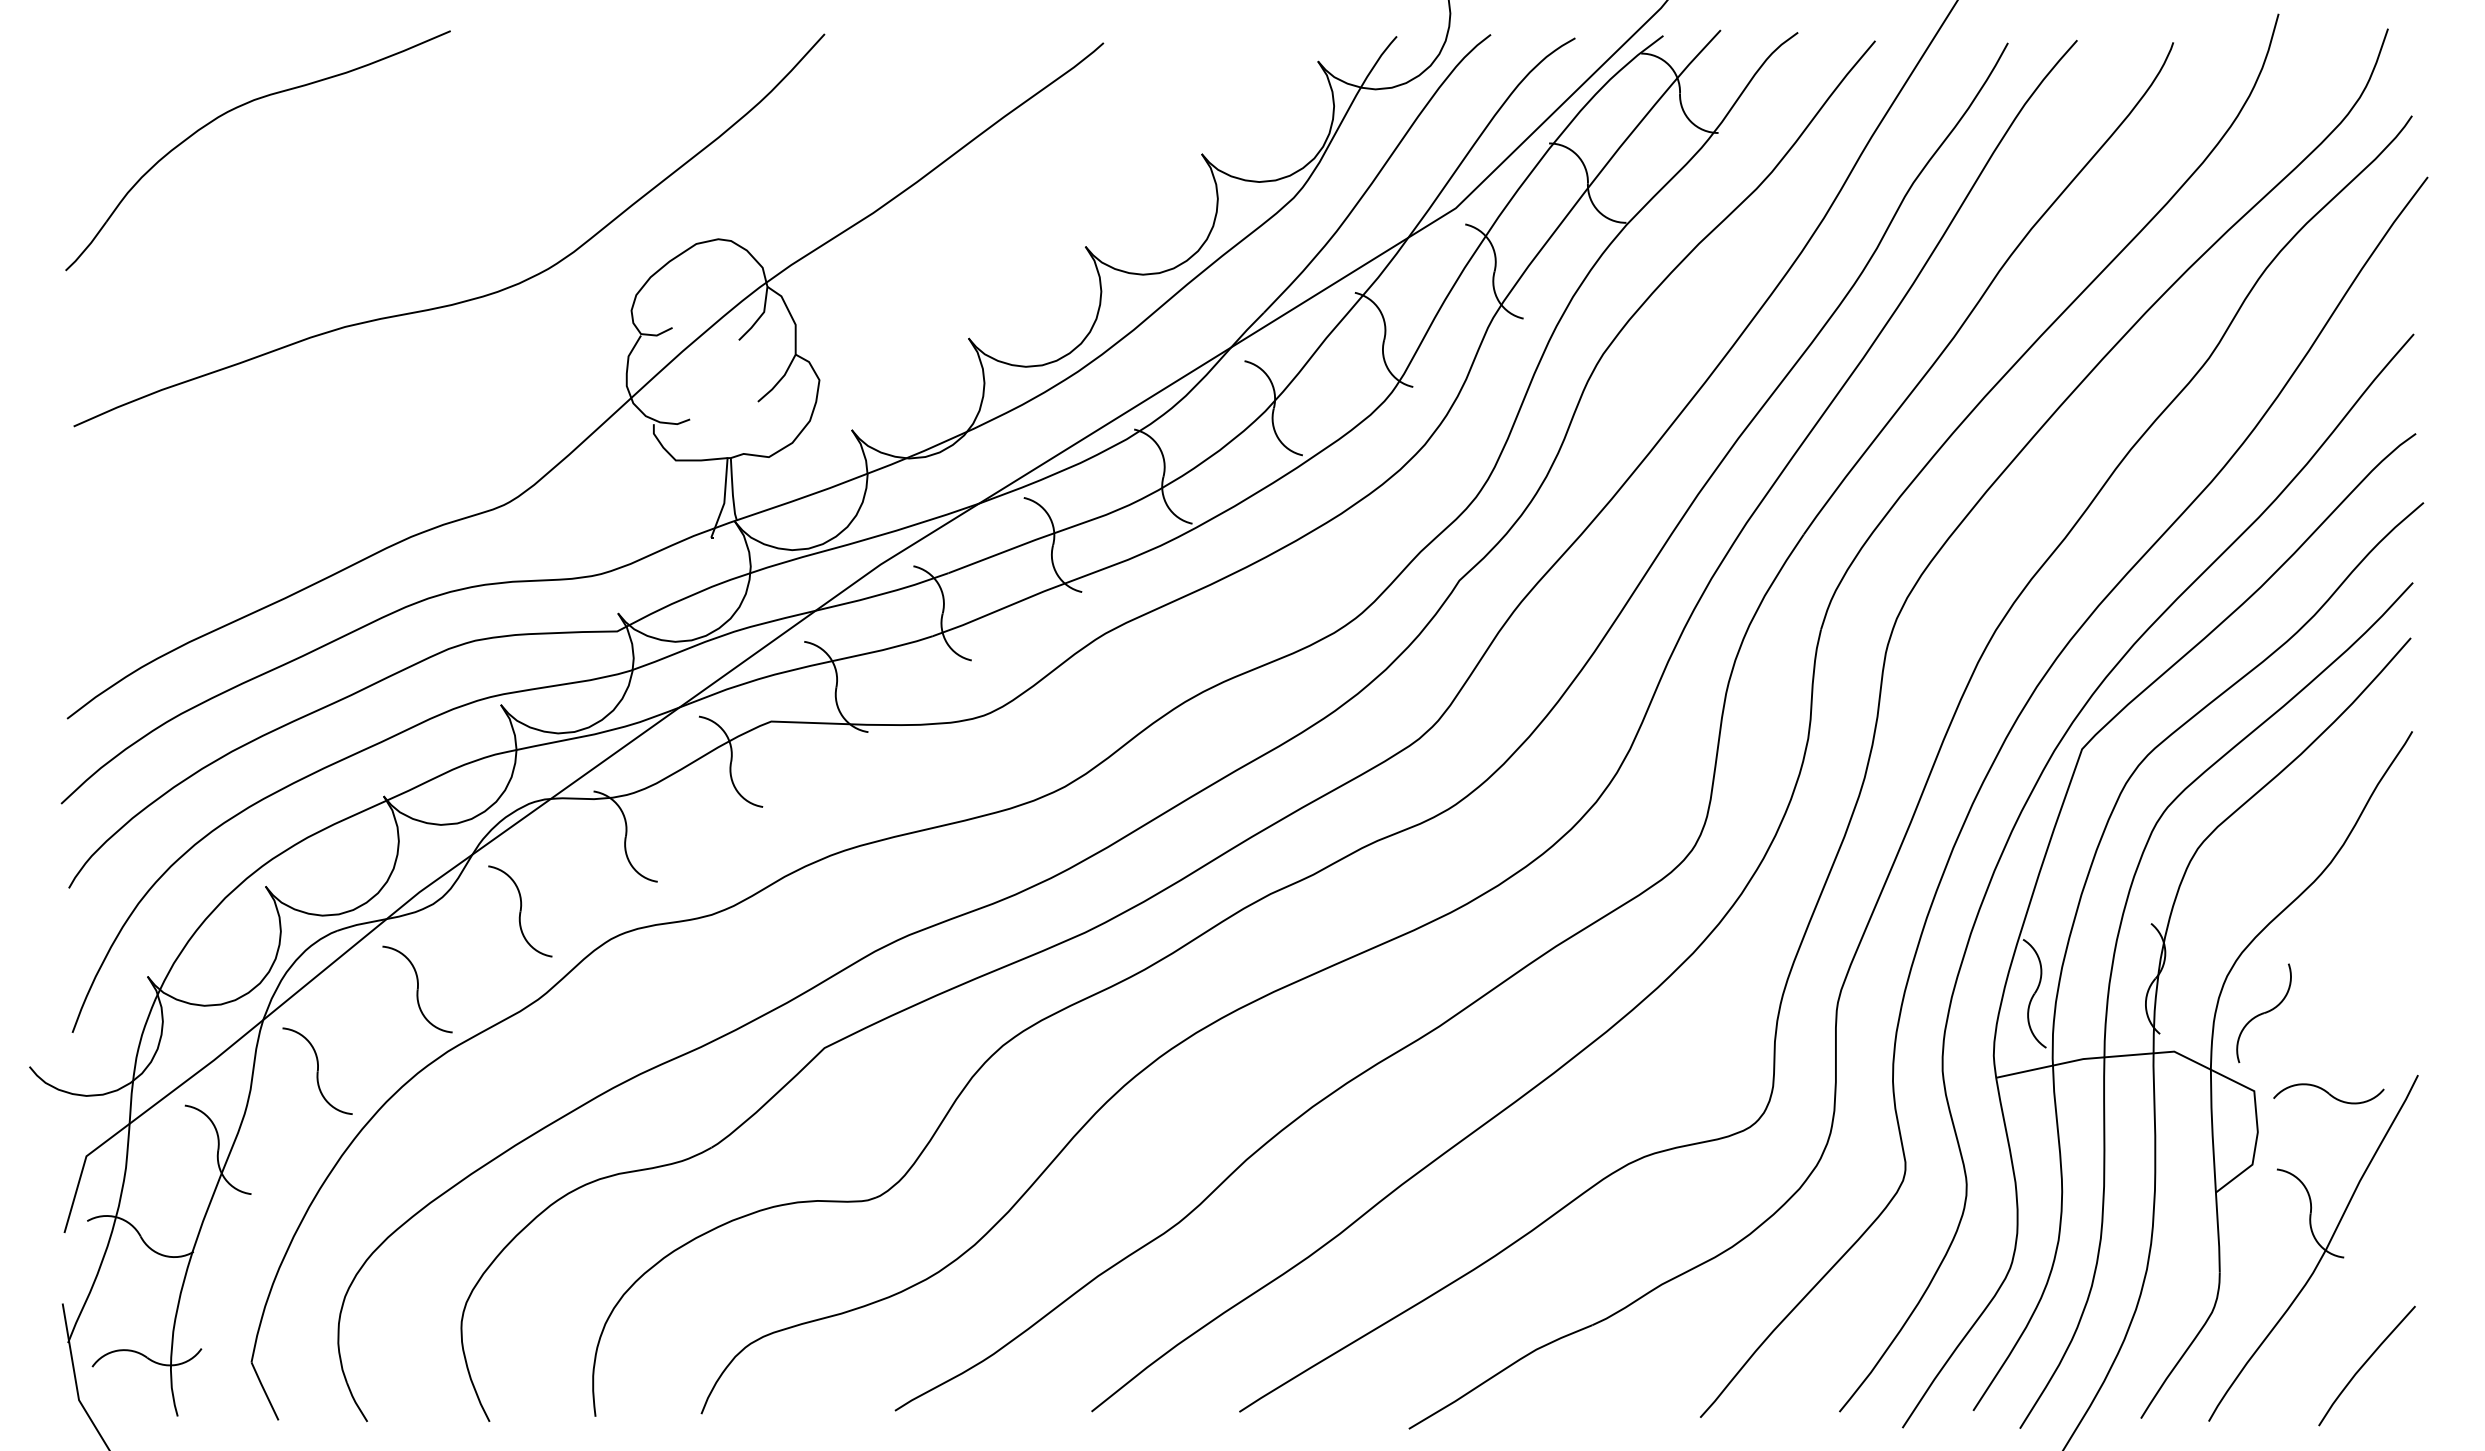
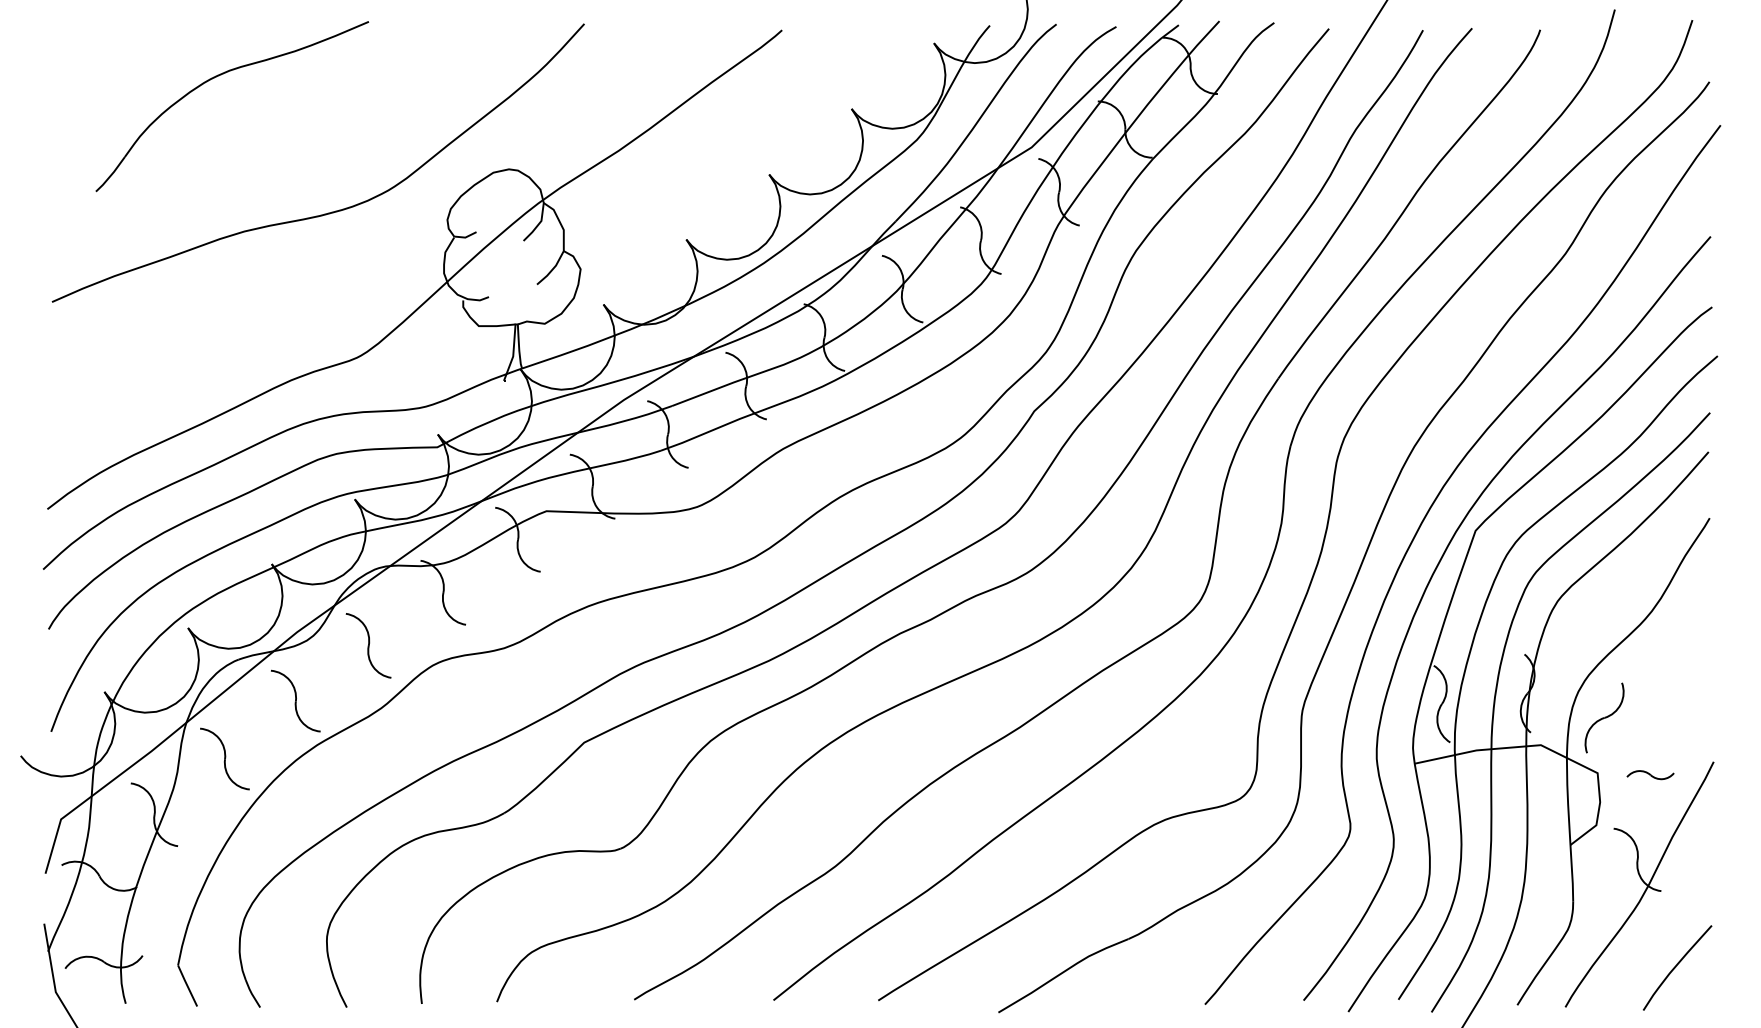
part: (242, 106) -> (221, 75), moved
part: (2328, 1093) -> (1650, 774), size x0.6

